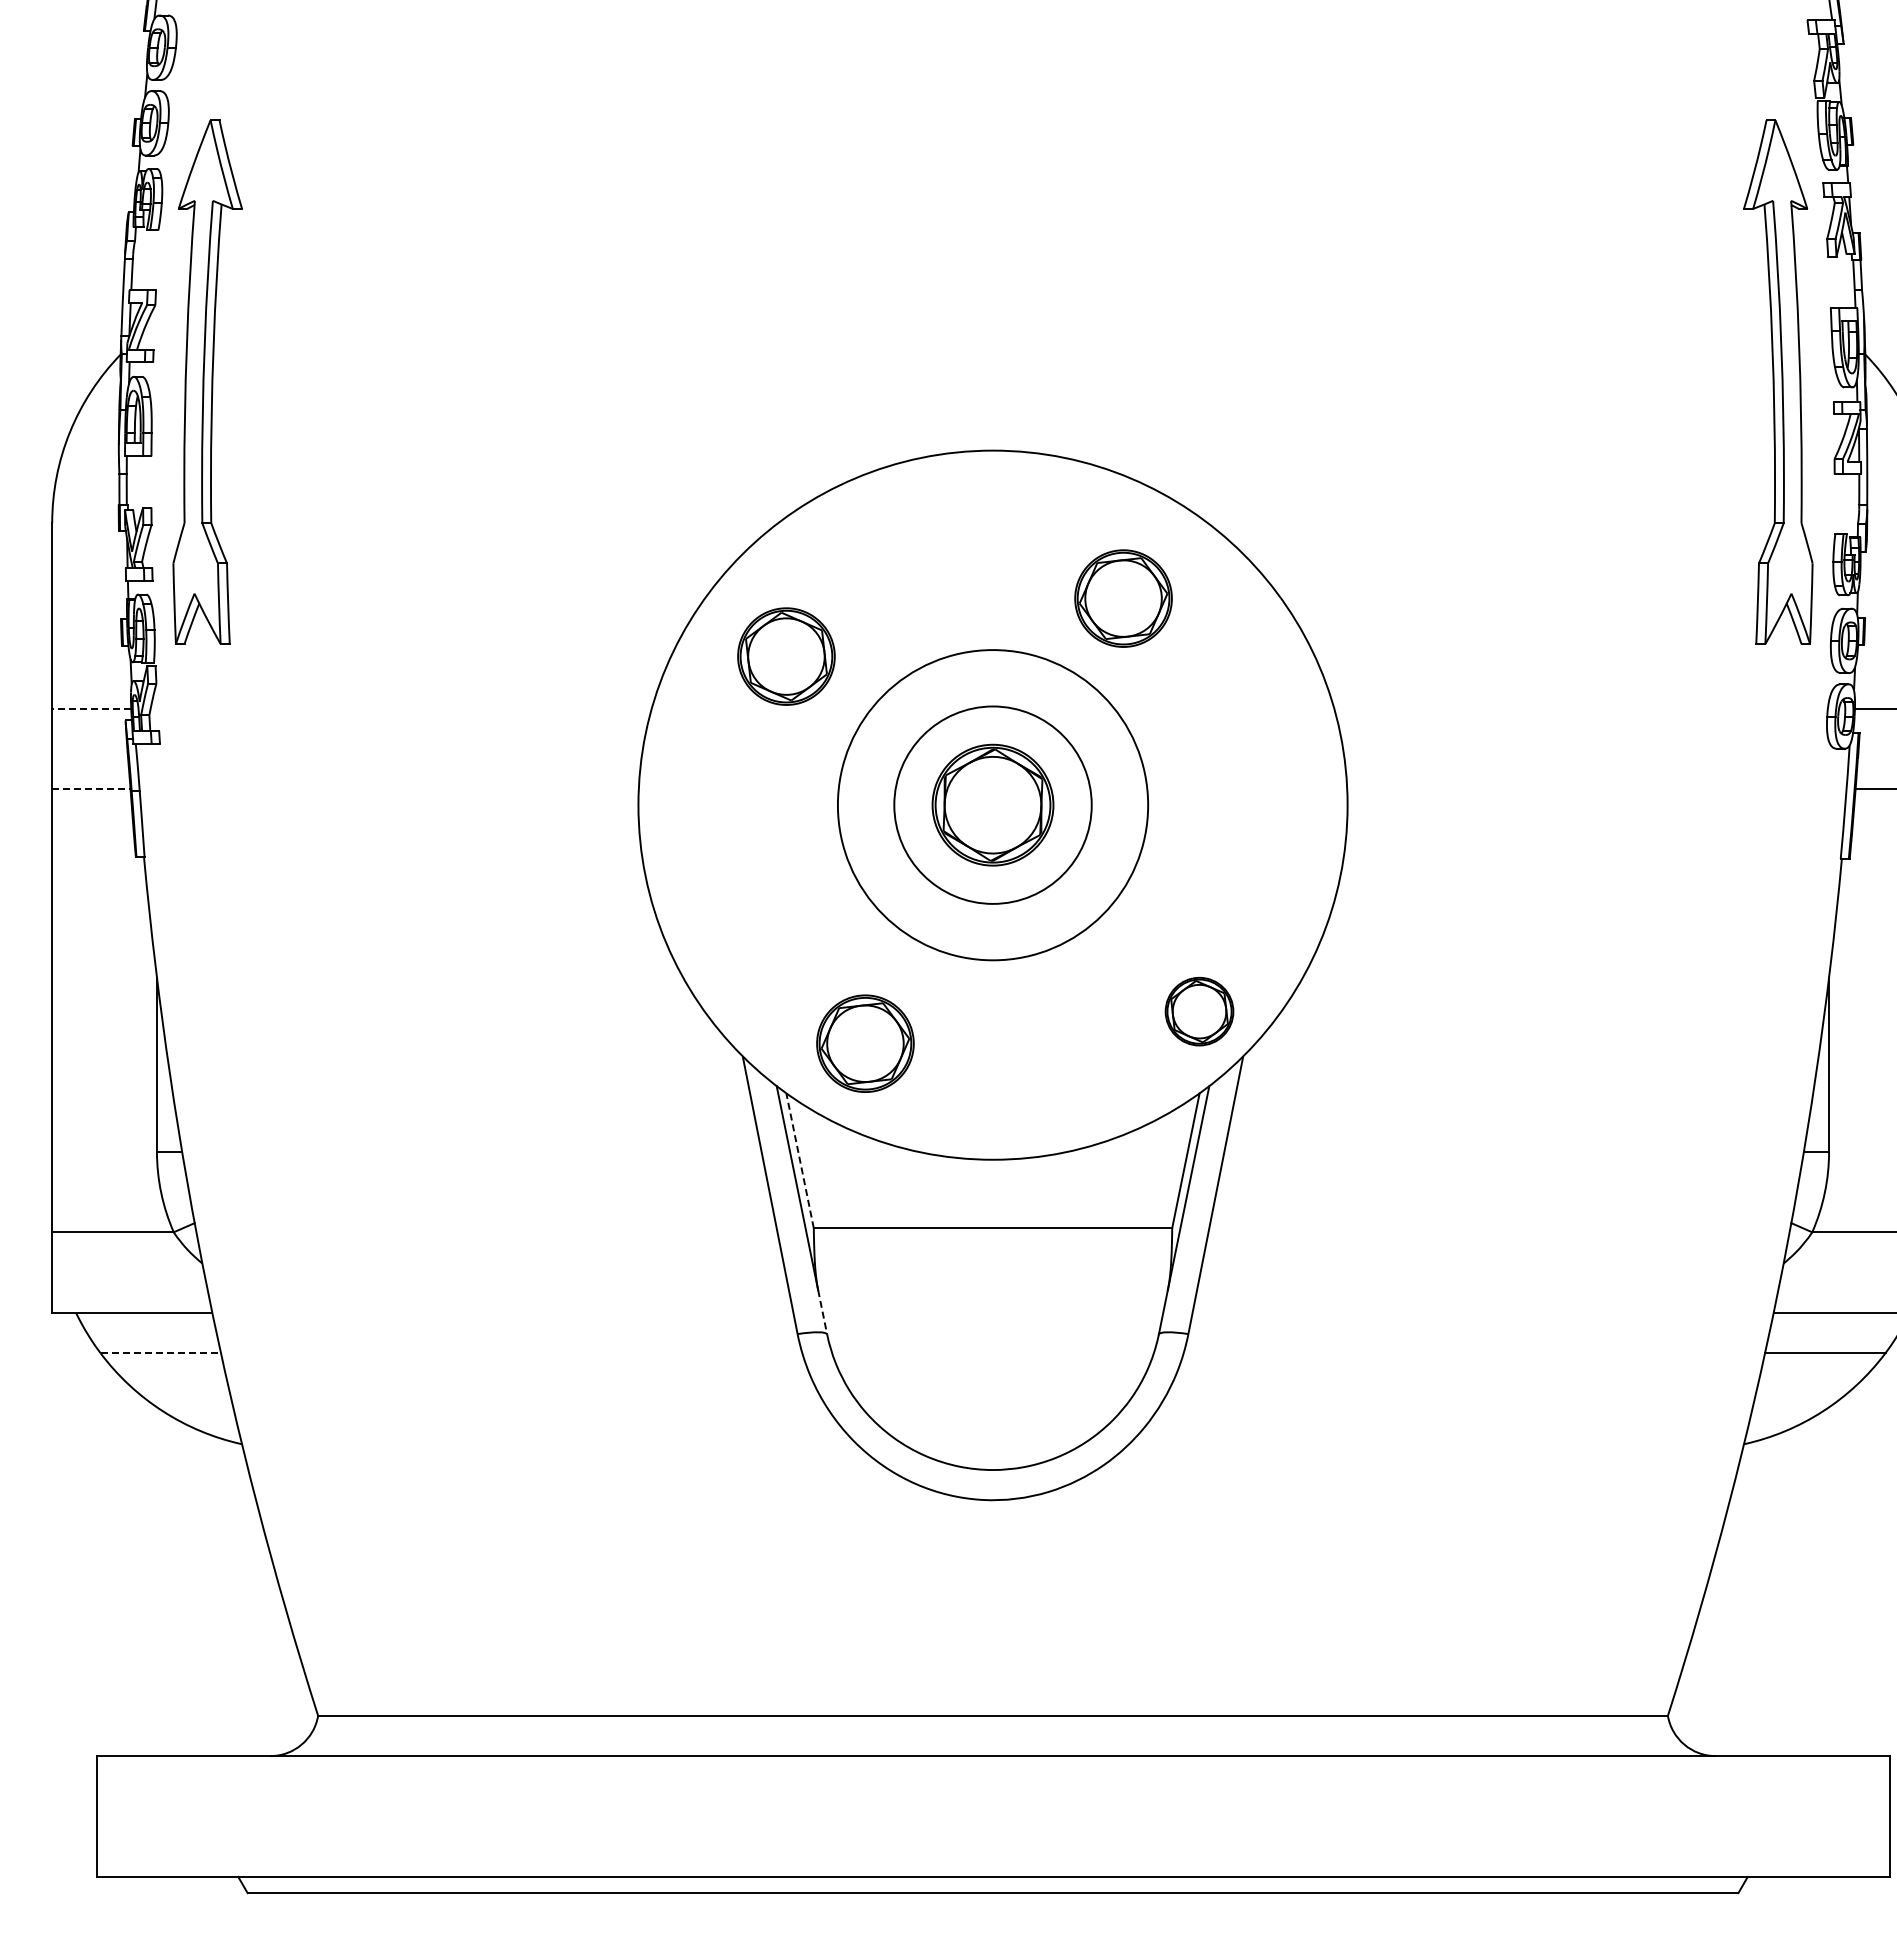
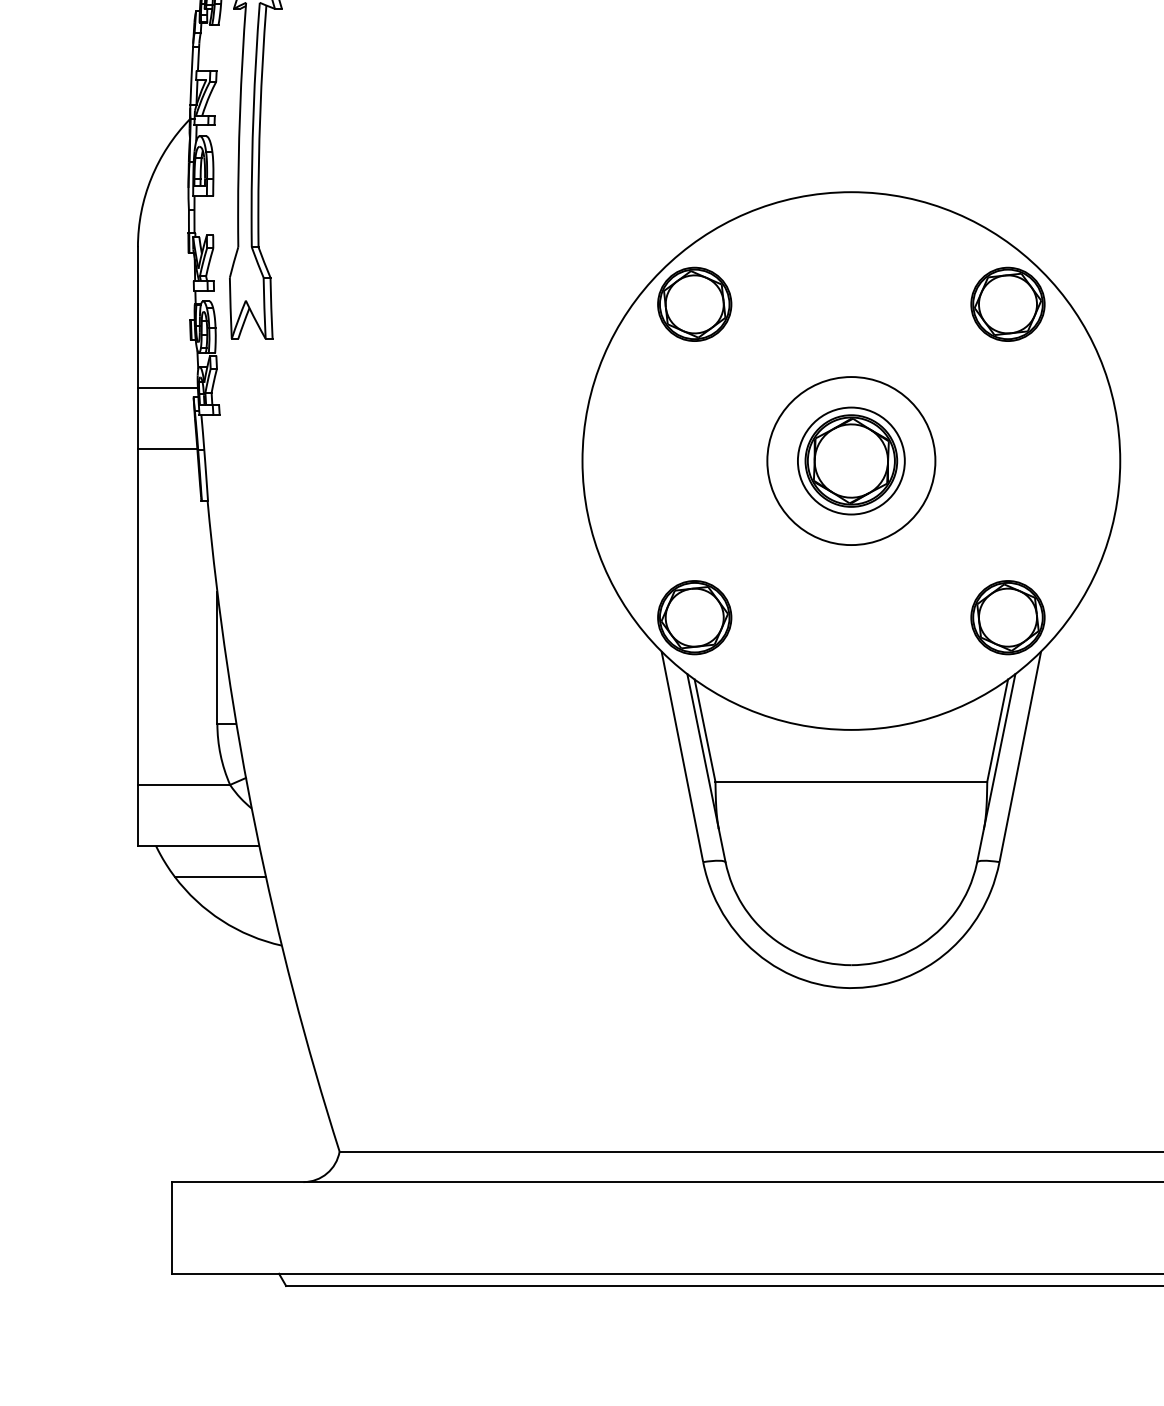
part: (1123, 598) -> (1007, 304), moved
part: (786, 656) -> (694, 304), moved
line: (91, 708) -> (167, 387), dashed -> solid
line: (91, 789) -> (167, 449), dashed -> solid
circle: (992, 804) -> (850, 460), size x0.71
circle: (992, 805) -> (850, 461), size x0.71
part: (1199, 1011) -> (1007, 617), size x1.43
part: (865, 1043) -> (694, 617), moved
line: (800, 1160) -> (705, 730), dashed -> solid
line: (822, 1312) -> (722, 845), dashed -> solid
line: (161, 1353) -> (220, 876), dashed -> solid

